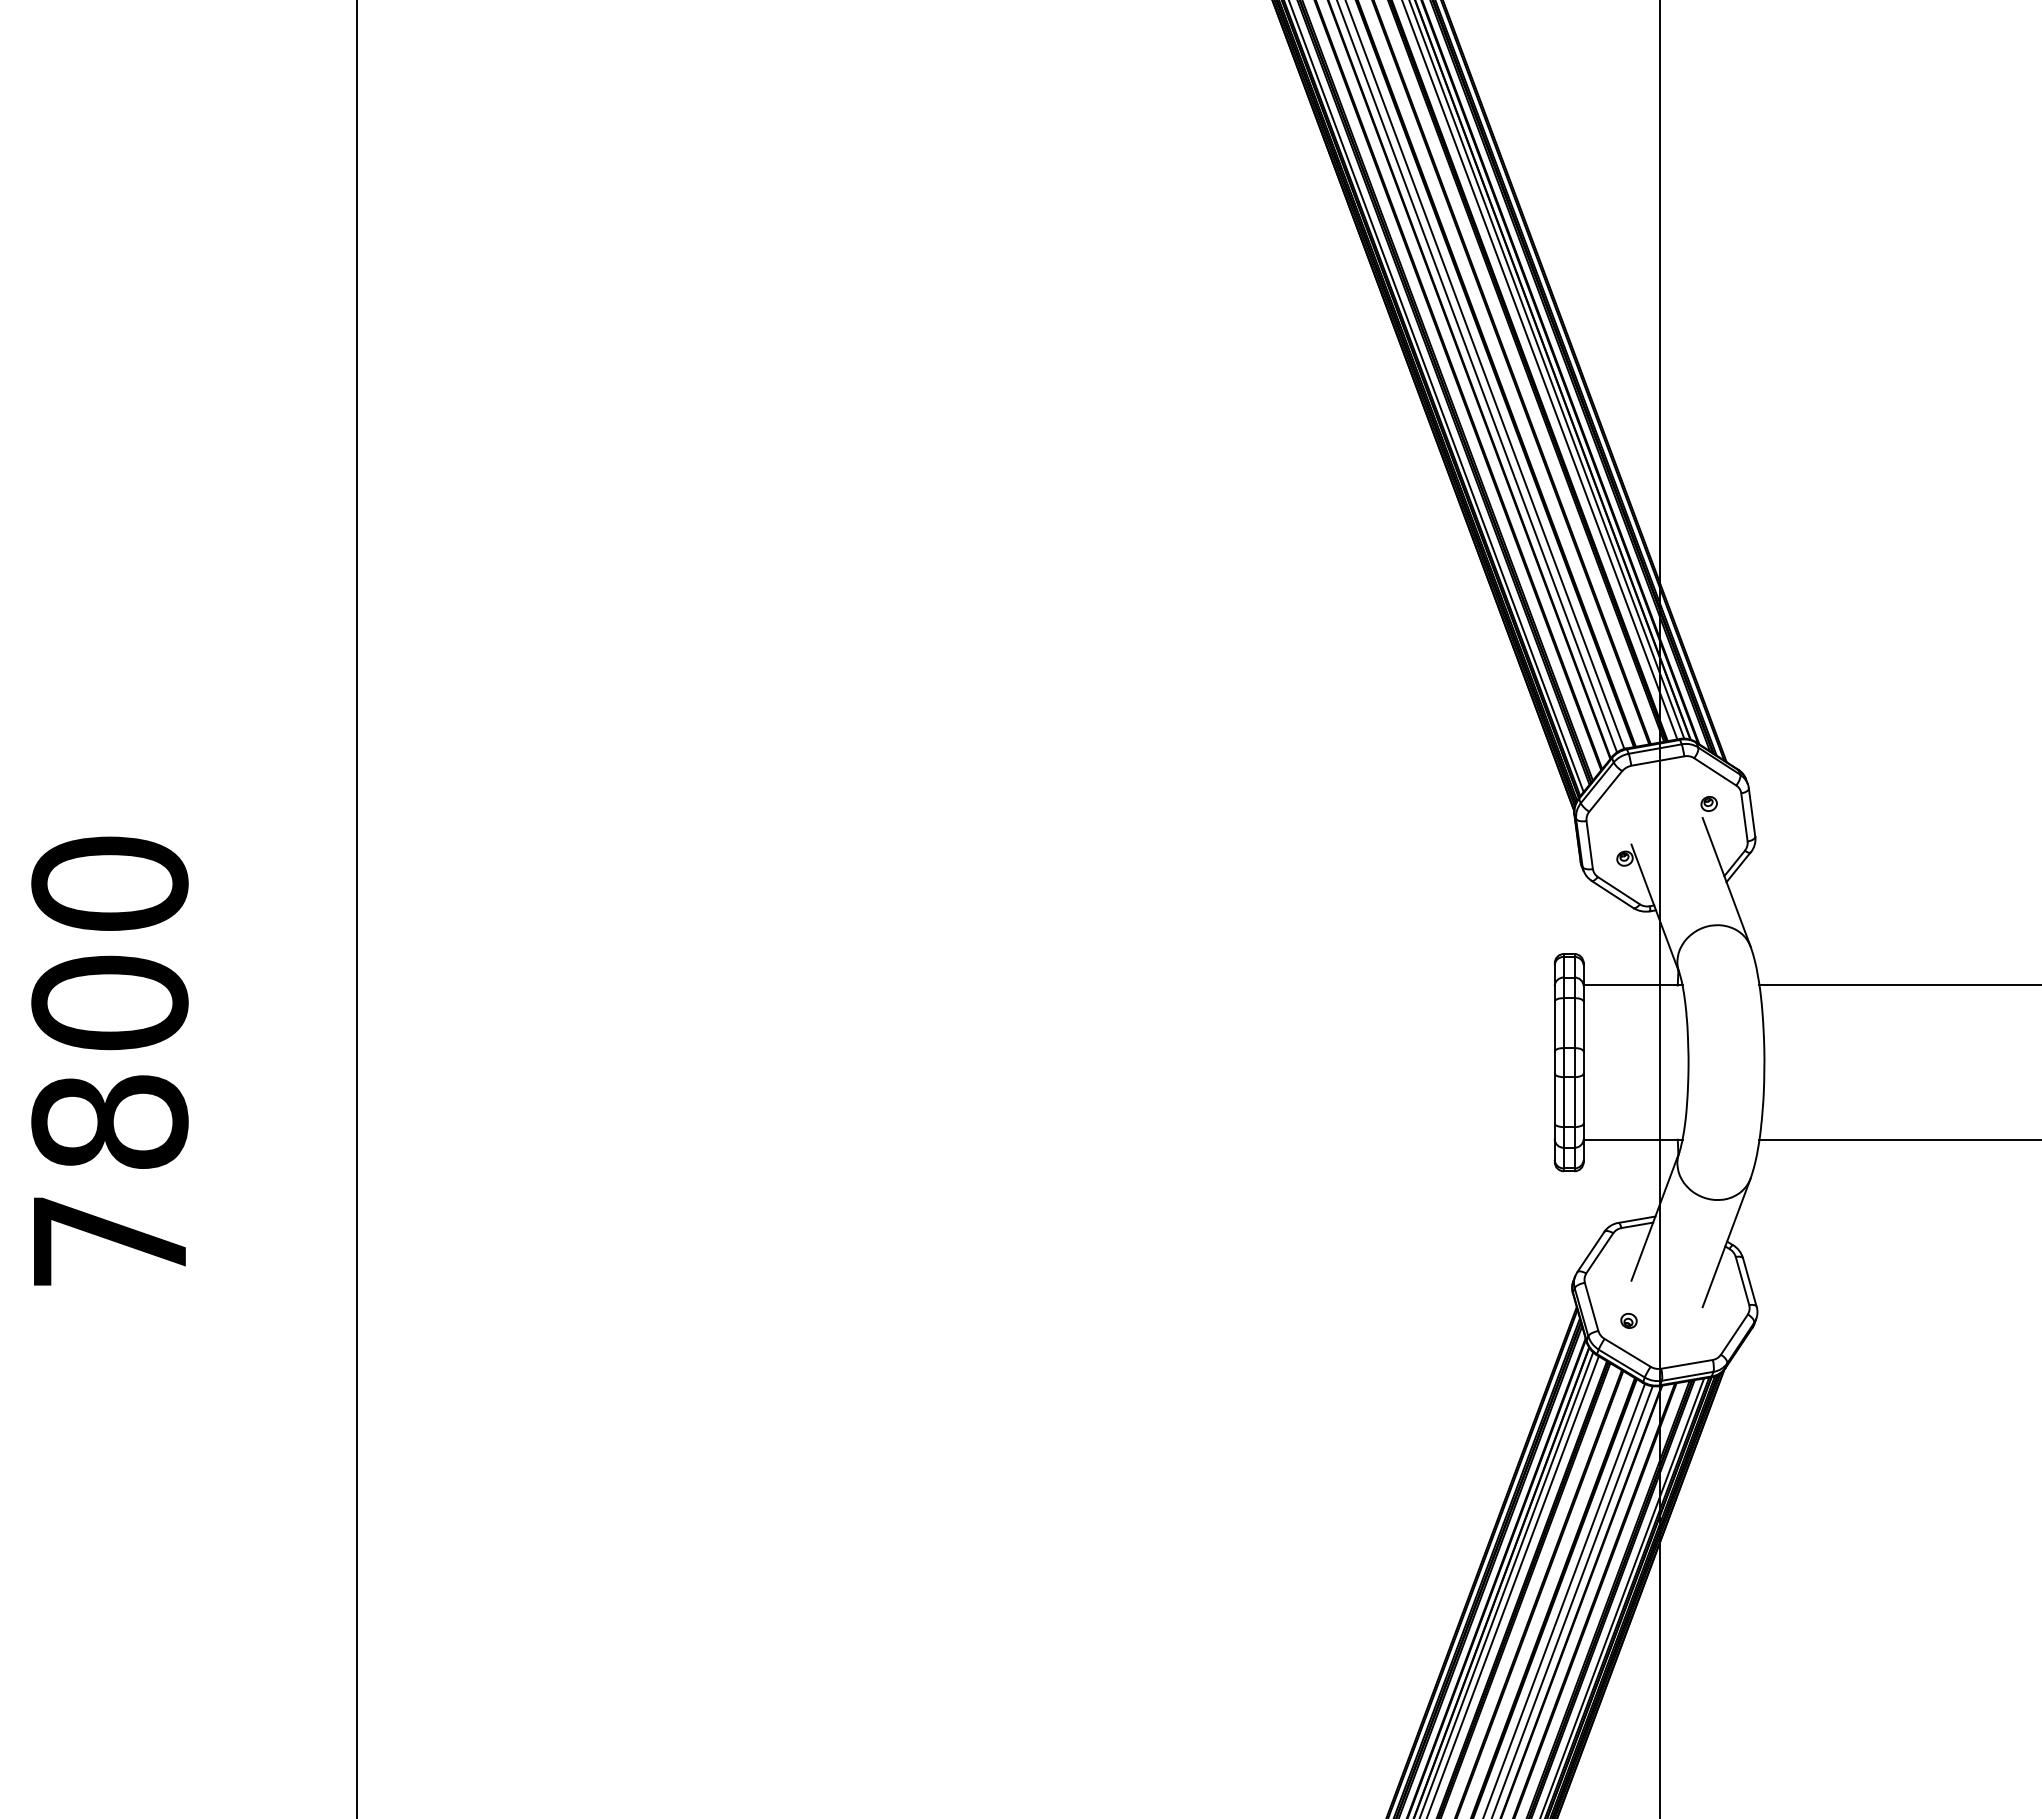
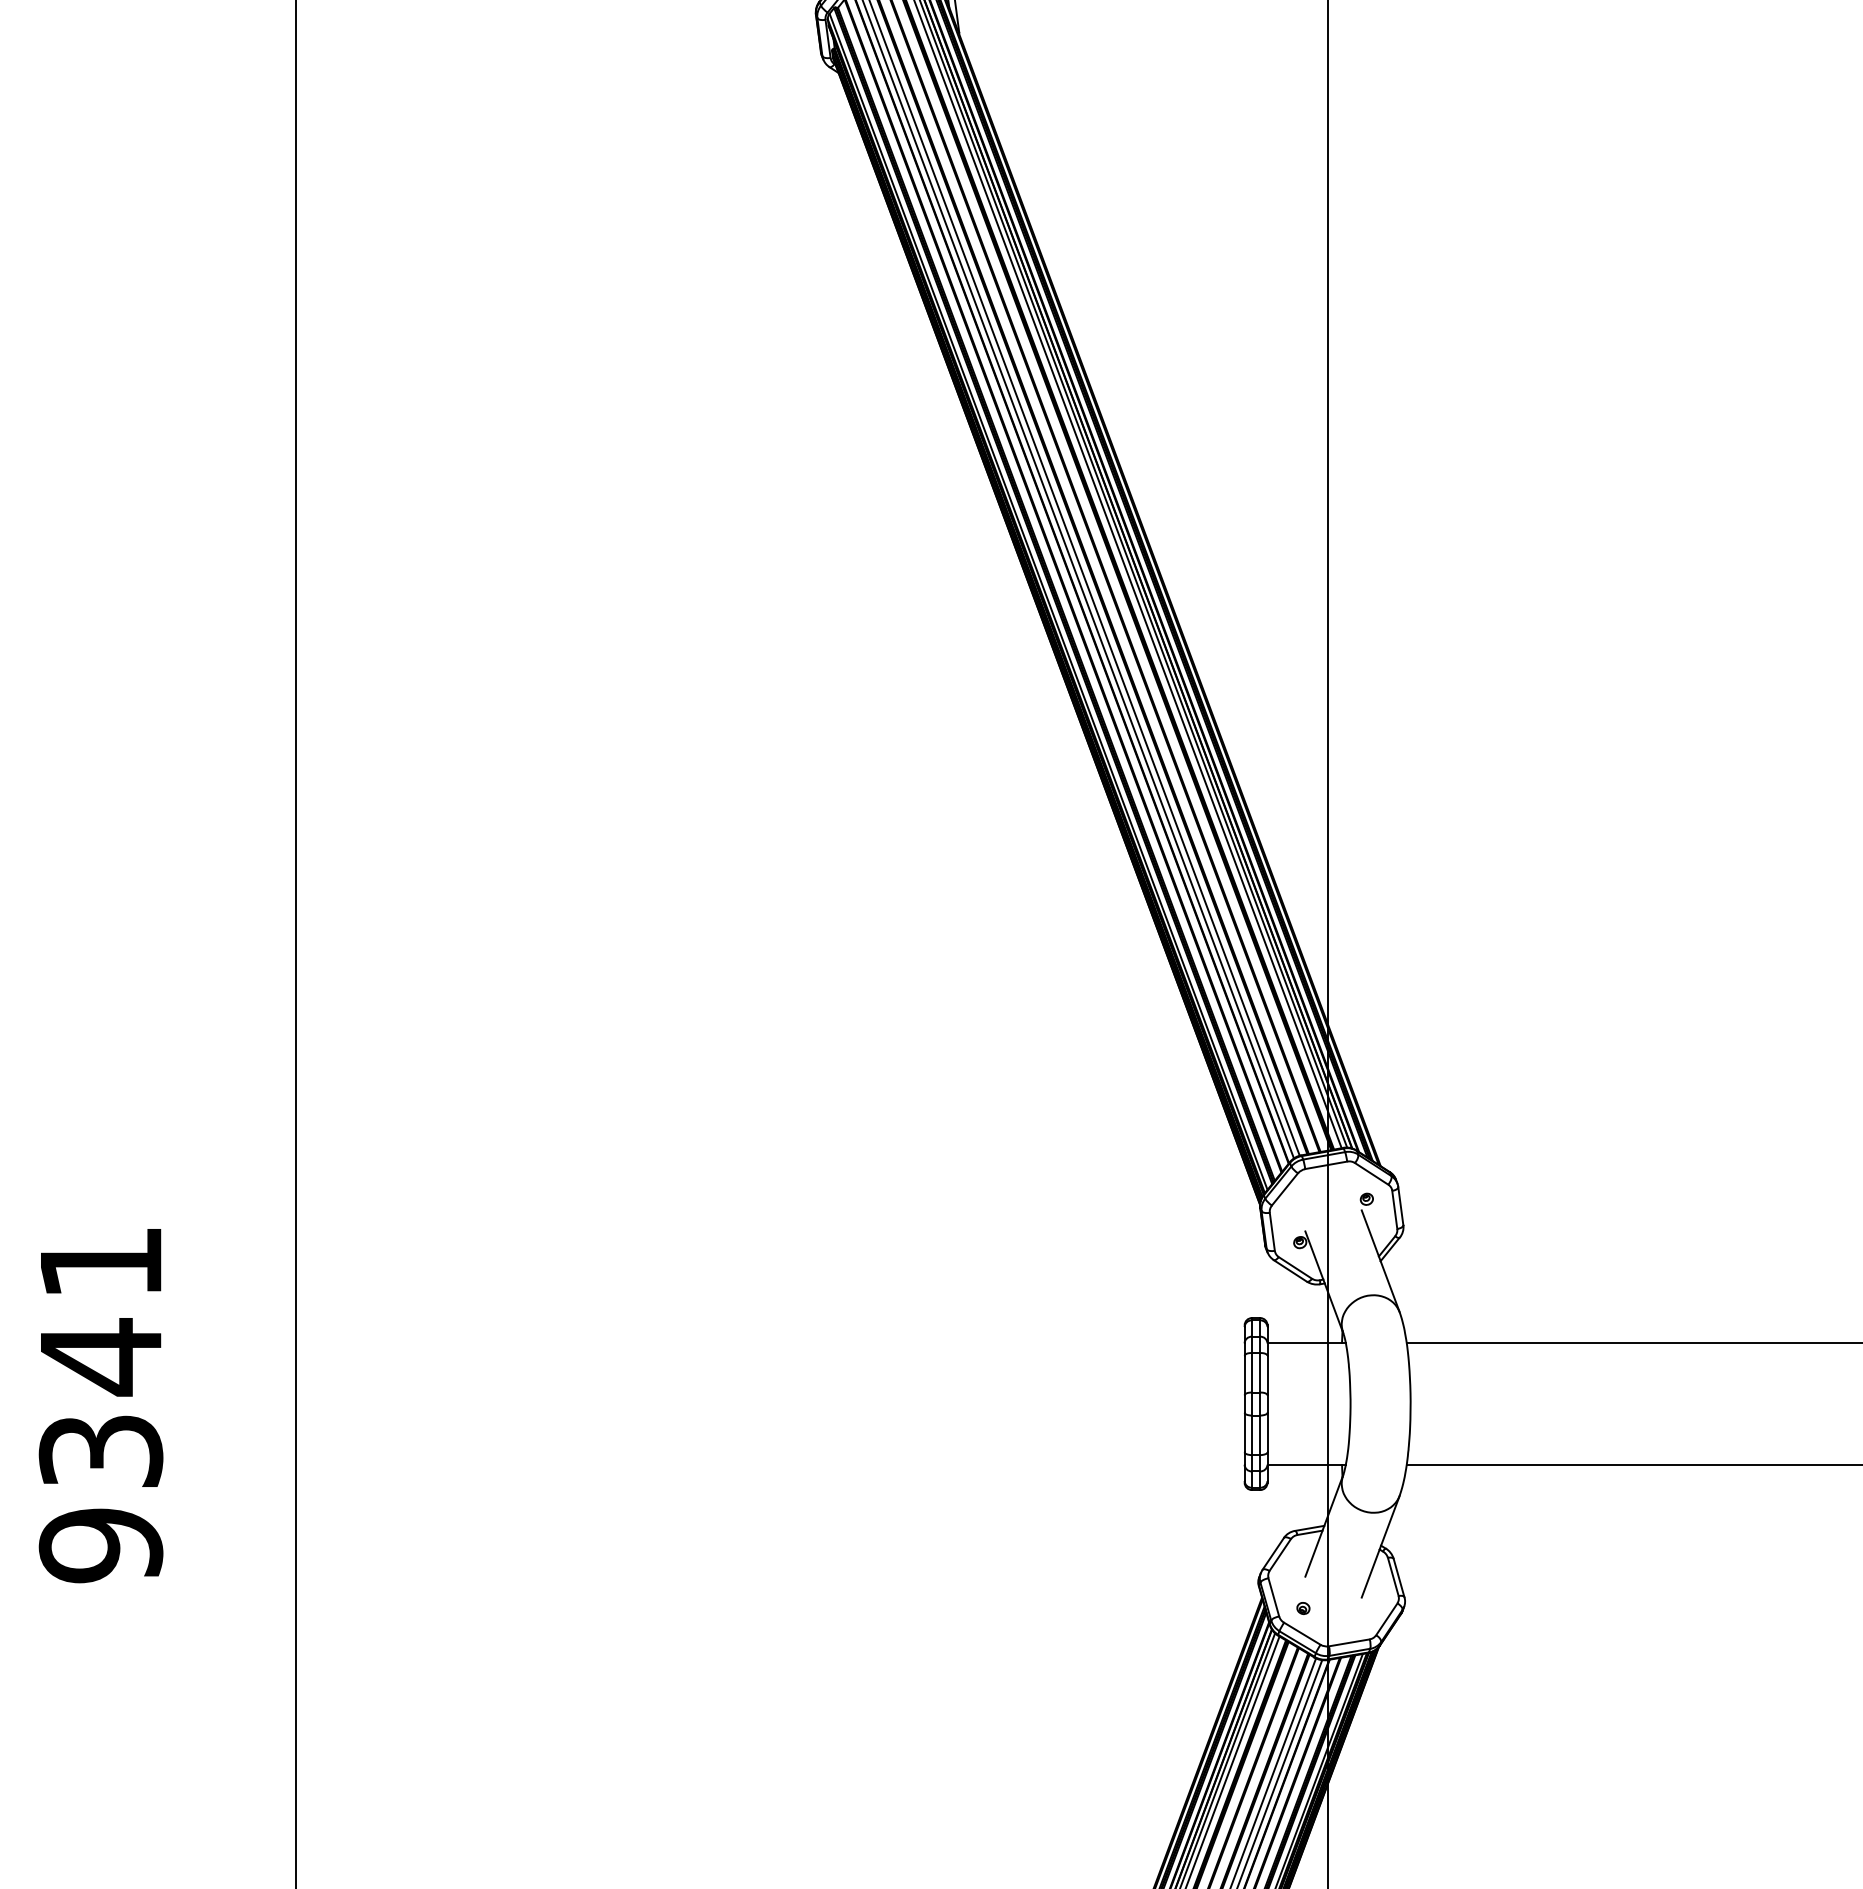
text: (109, 1063) -> (100, 1404), 7800 -> 9341

